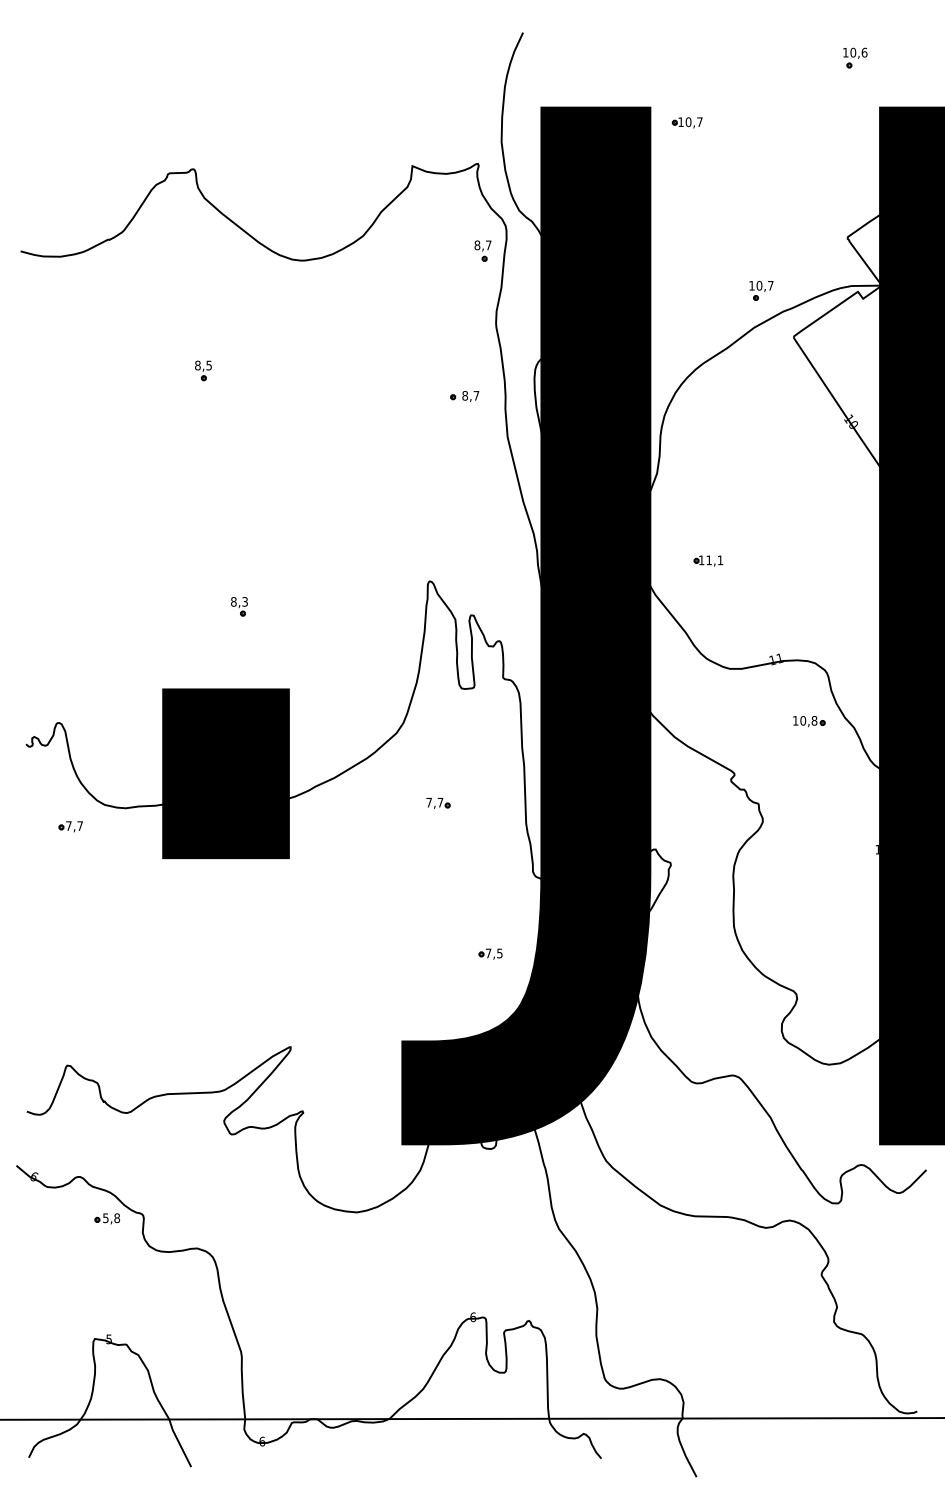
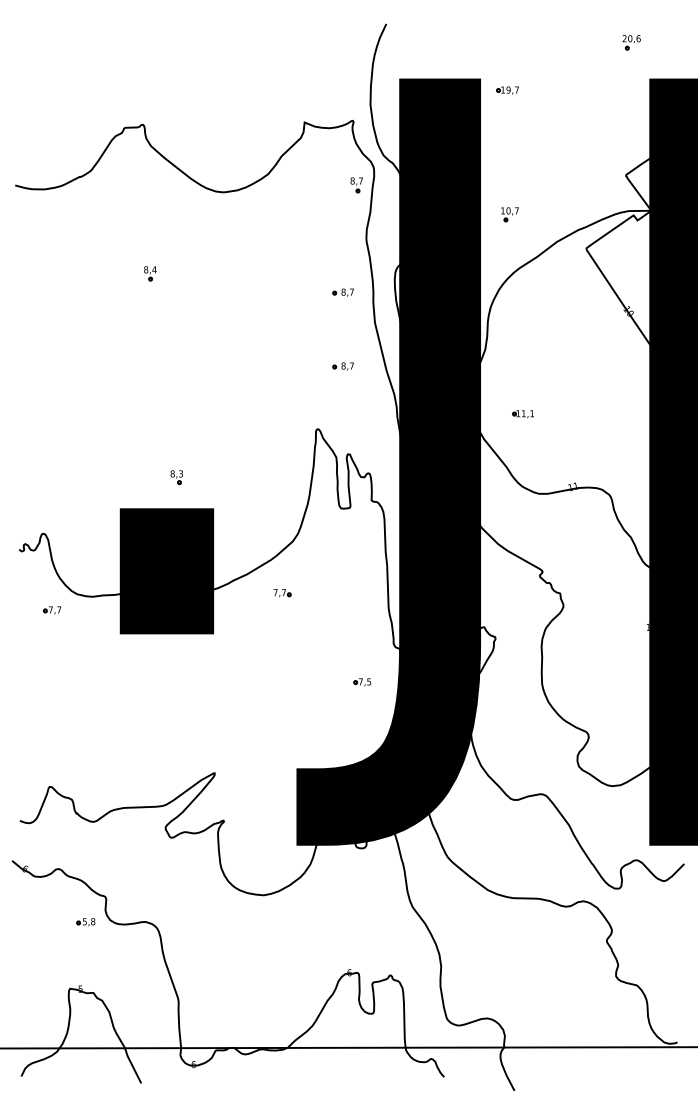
text: (845, 52) -> (624, 38), 10,6 -> 20,6
text: (688, 122) -> (508, 90), 10,7 -> 19,7
part: (761, 290) -> (510, 214), moved
text: (209, 365) -> (154, 269), 8,5 -> 8,4
part: (464, 496) -> (343, 366), added
part: (239, 606) -> (176, 477), moved
part: (809, 721) -> (597, 532), removed
part: (438, 803) -> (282, 593), moved
part: (490, 953) -> (362, 681), moved
part: (107, 1218) -> (86, 921), moved

